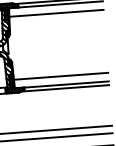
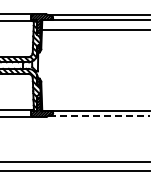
line: (60, 76) -> (95, 101), removed
line: (66, 88) -> (100, 115), solid -> dashed

